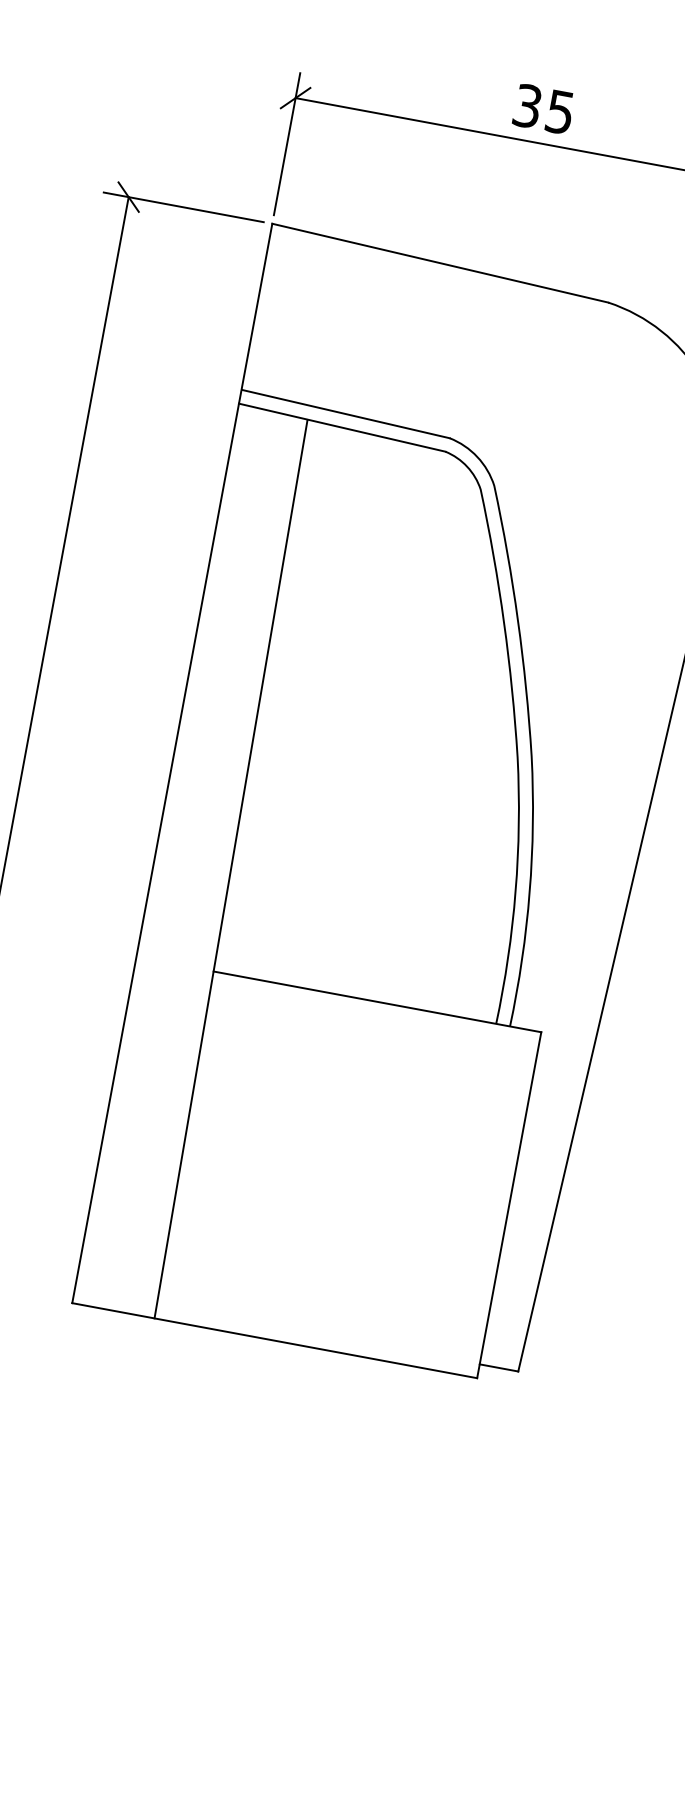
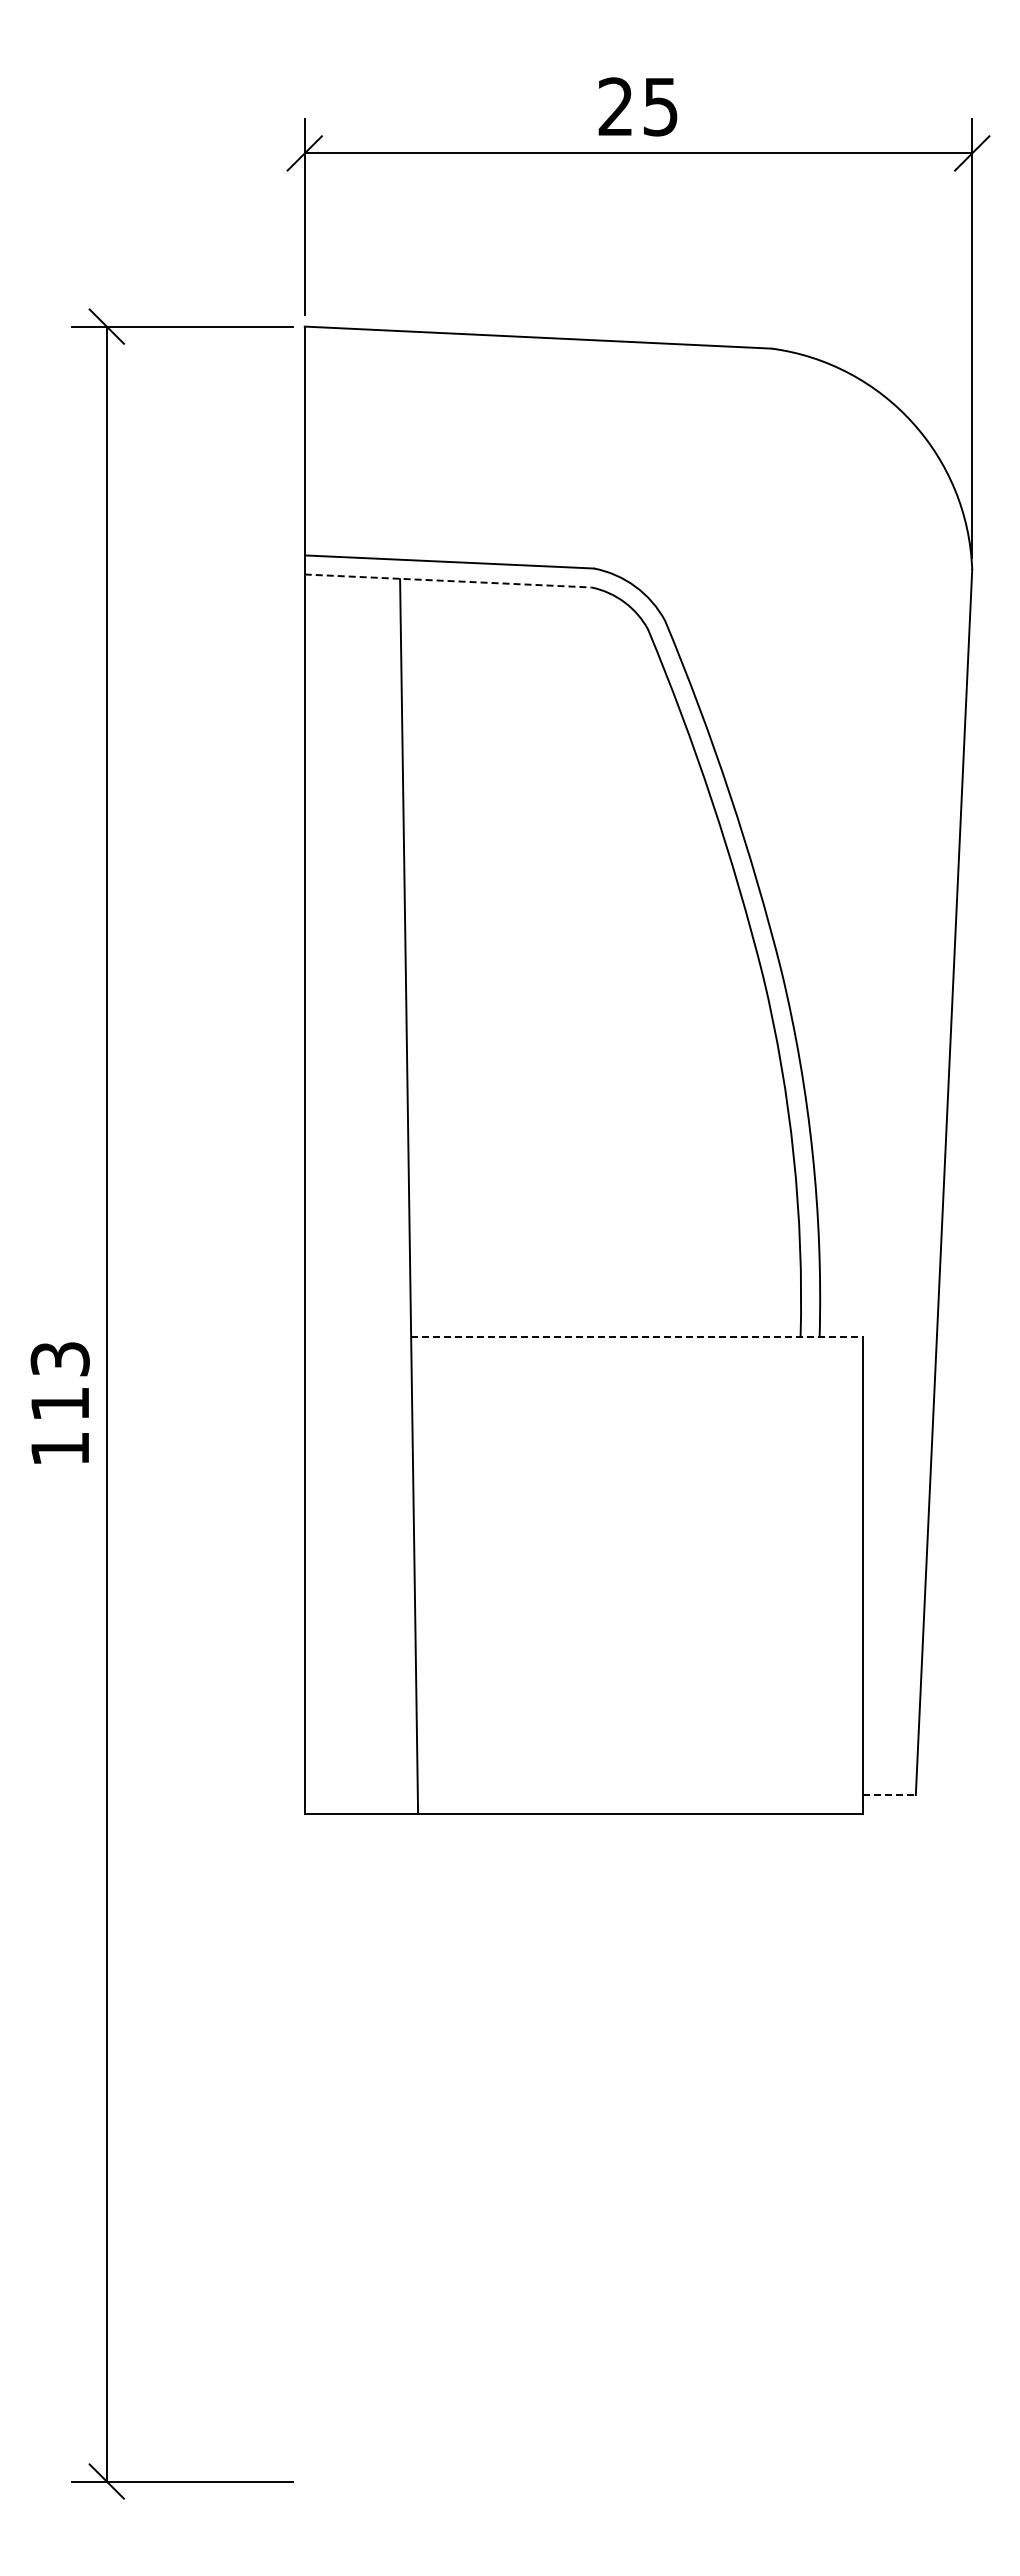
text: (527, 105) -> (615, 106), 35 -> 25
line: (342, 428) -> (448, 581), solid -> dashed
line: (377, 1001) -> (636, 1337), solid -> dashed
line: (499, 1368) -> (889, 1795), solid -> dashed

